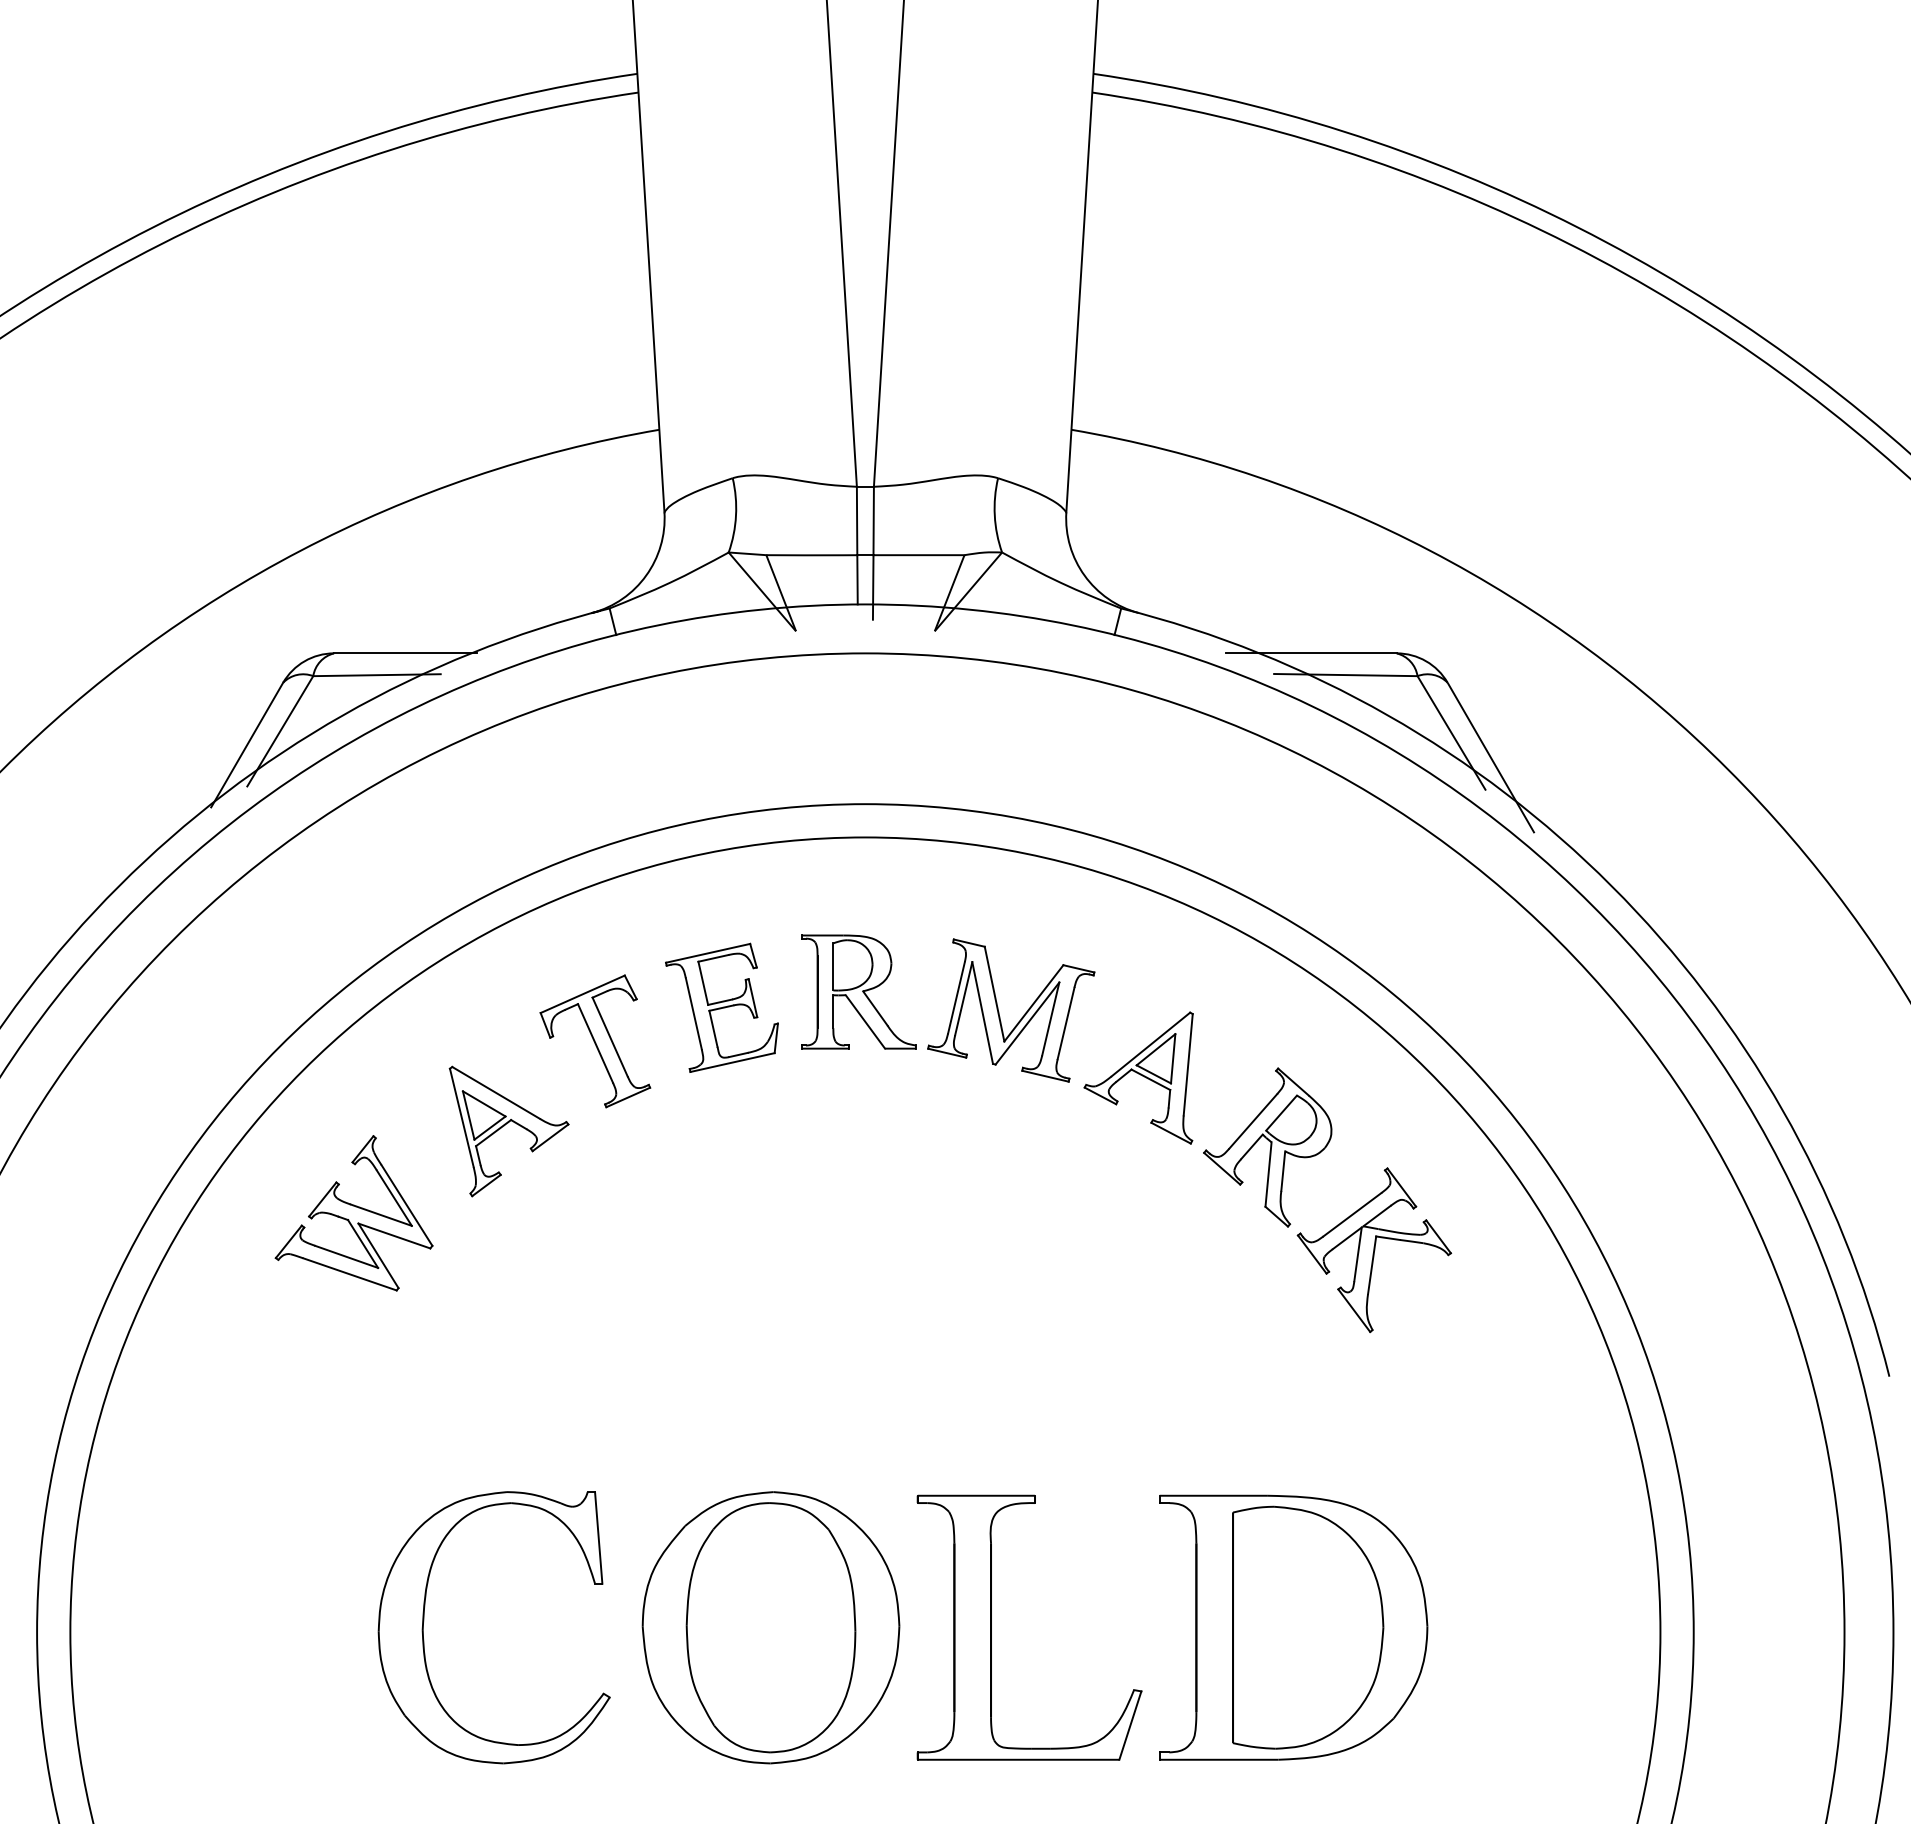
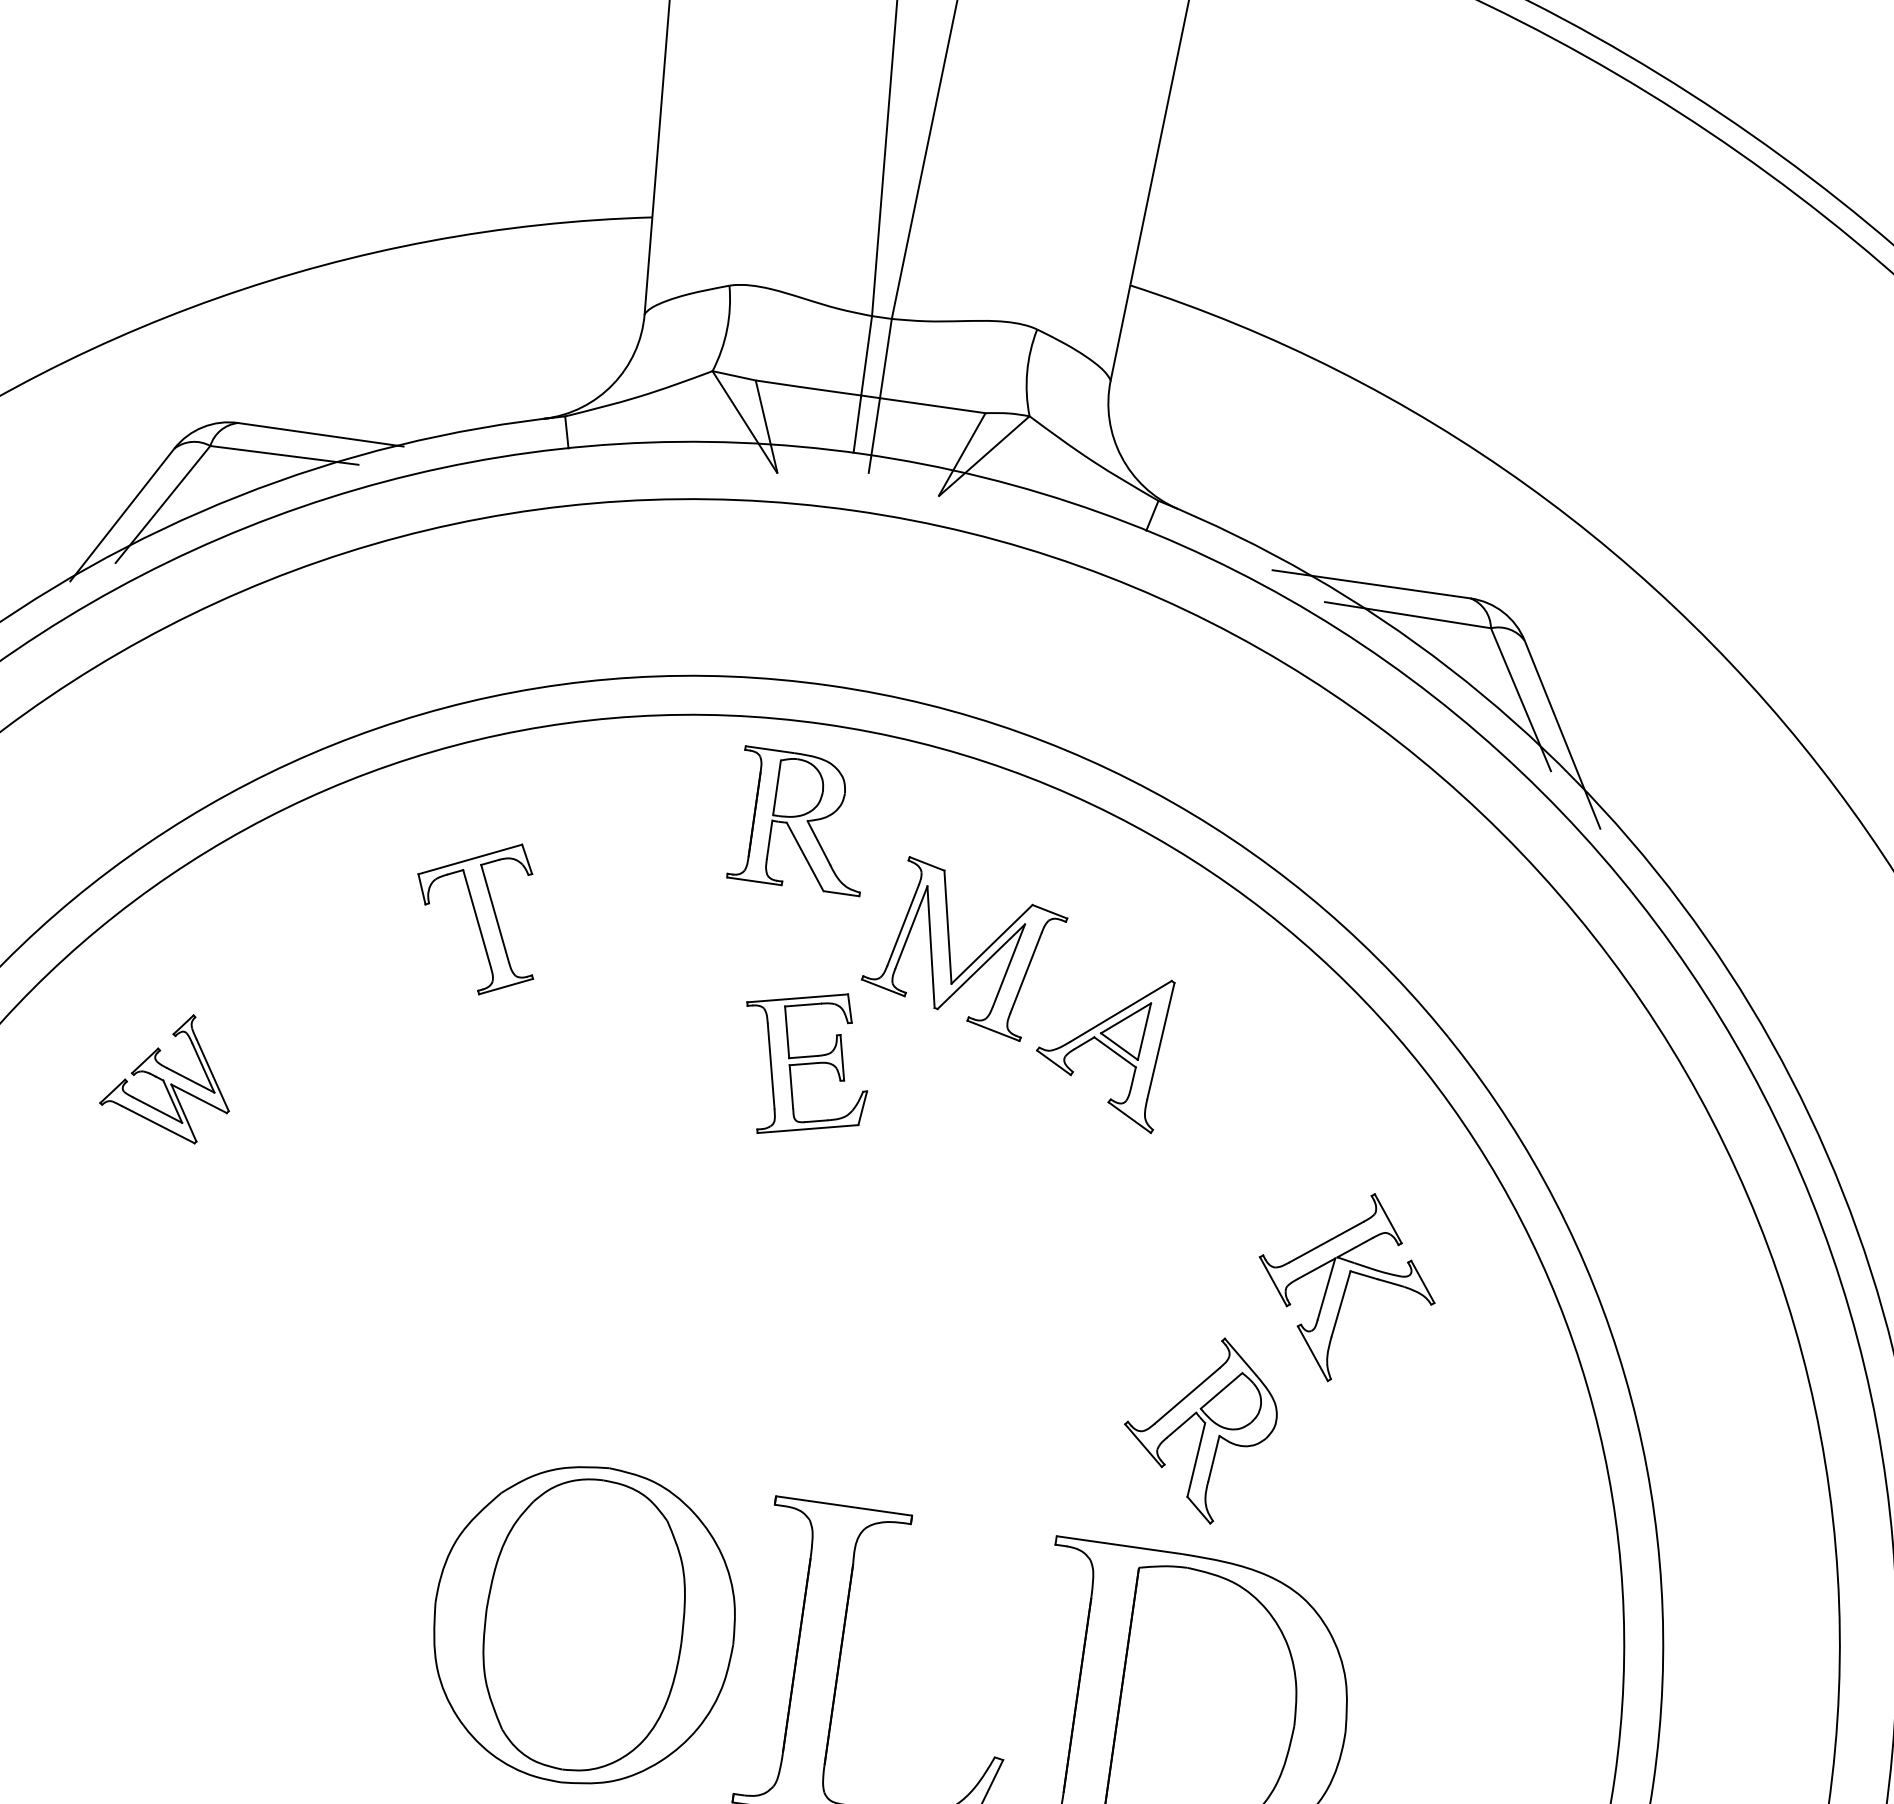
part: (858, 991) -> (802, 820), moved
part: (721, 1007) -> (804, 1063), moved
part: (504, 1126) -> (357, 999), removed
part: (1267, 1147) -> (1199, 1428), moved
part: (353, 1213) -> (168, 1075), size x0.7
part: (424, 1621) -> (183, 1560), removed

